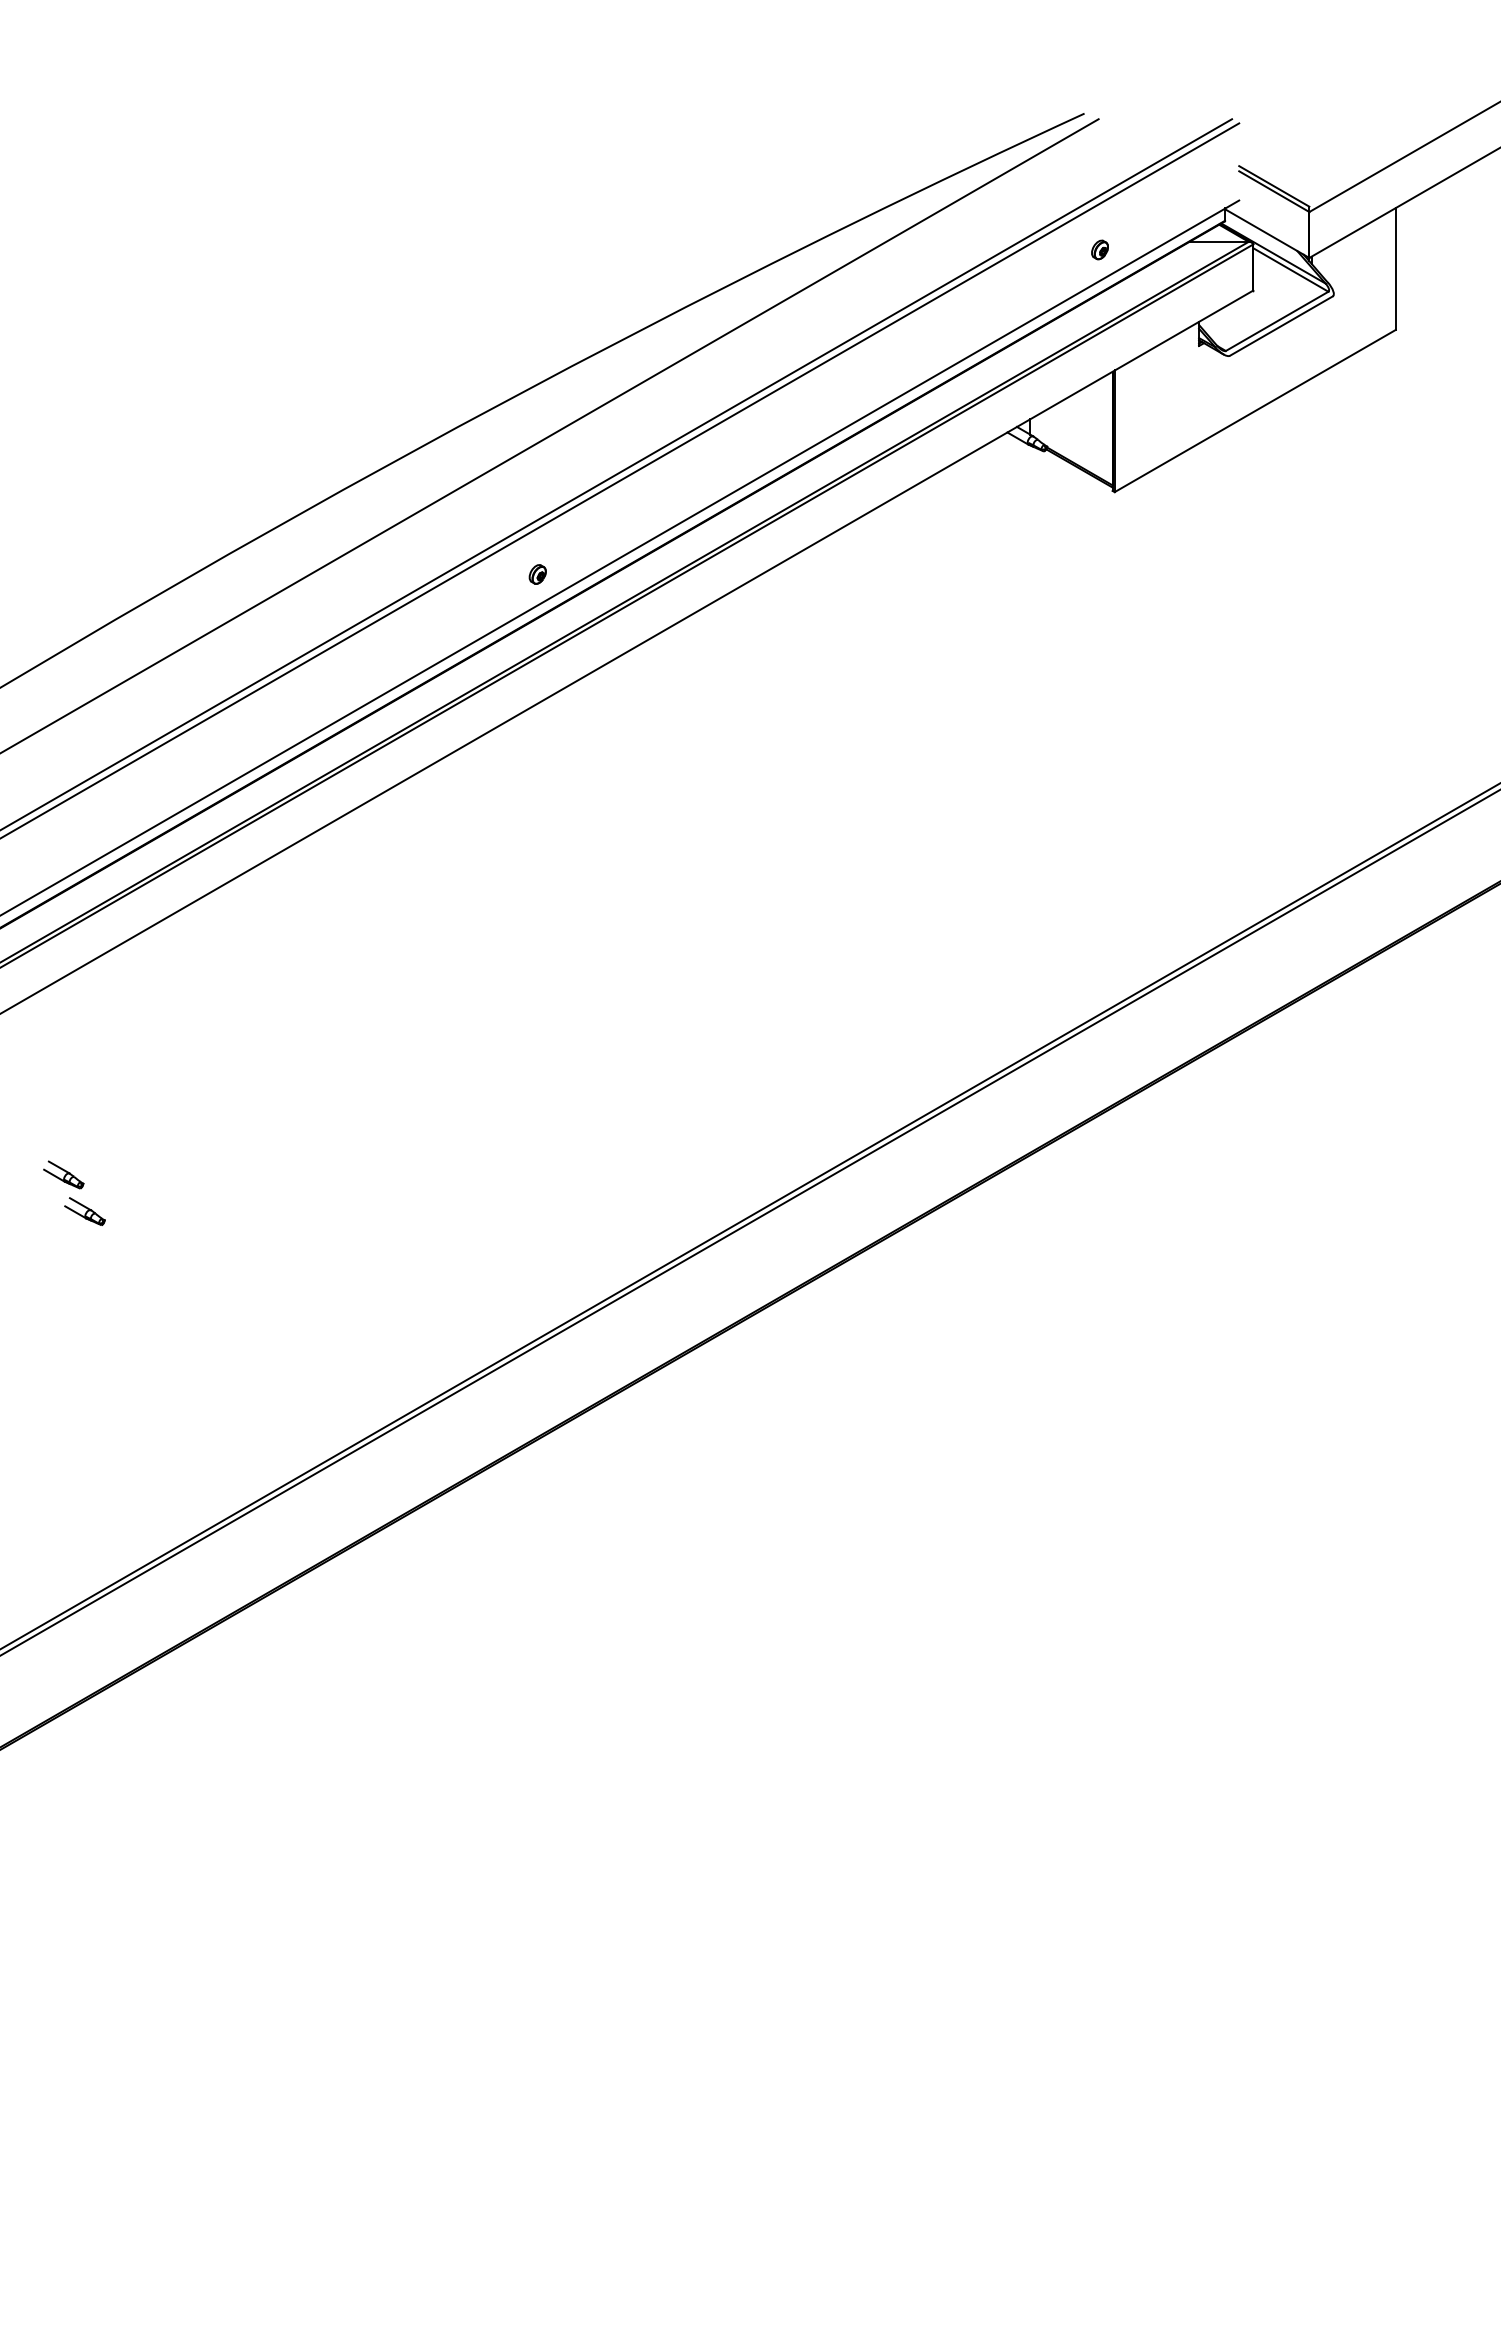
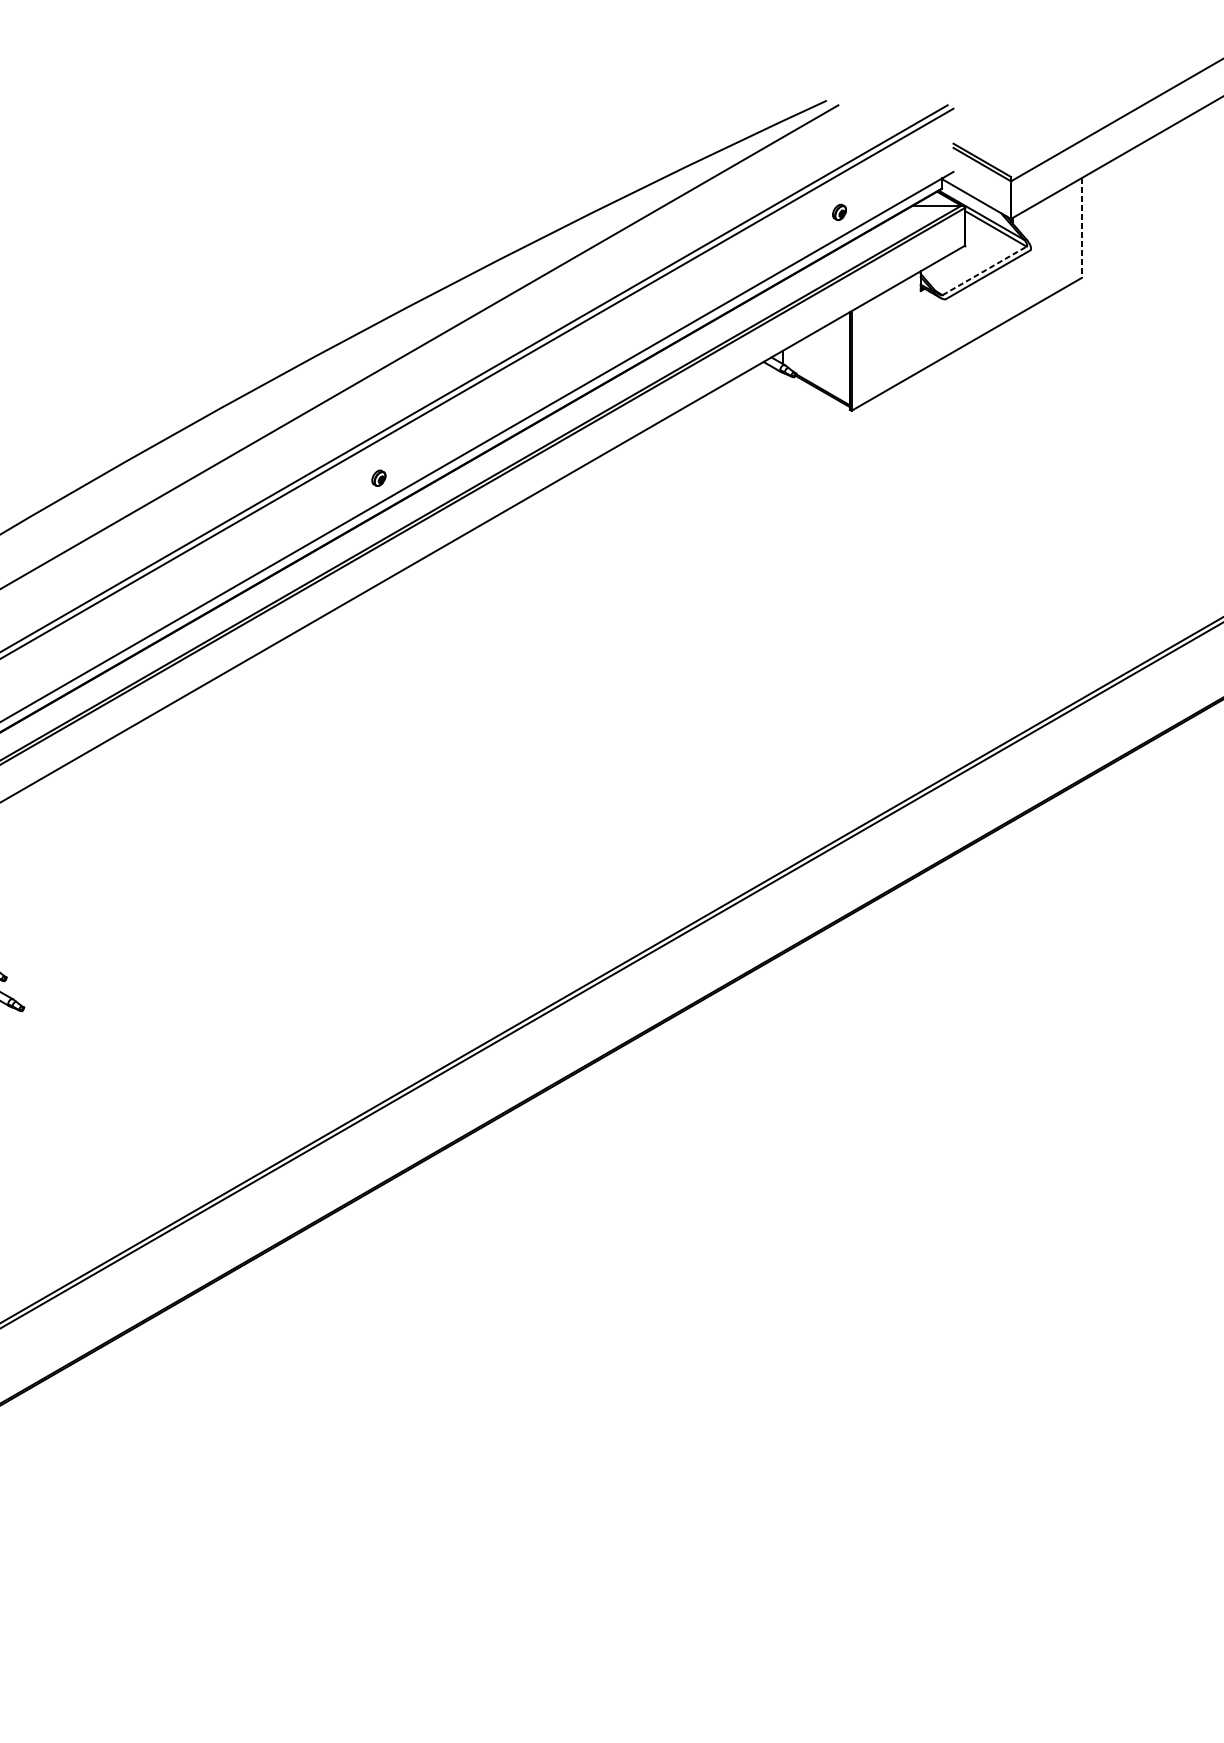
line: (1395, 268) -> (1081, 227), solid -> dashed
line: (1277, 321) -> (984, 271), solid -> dashed

